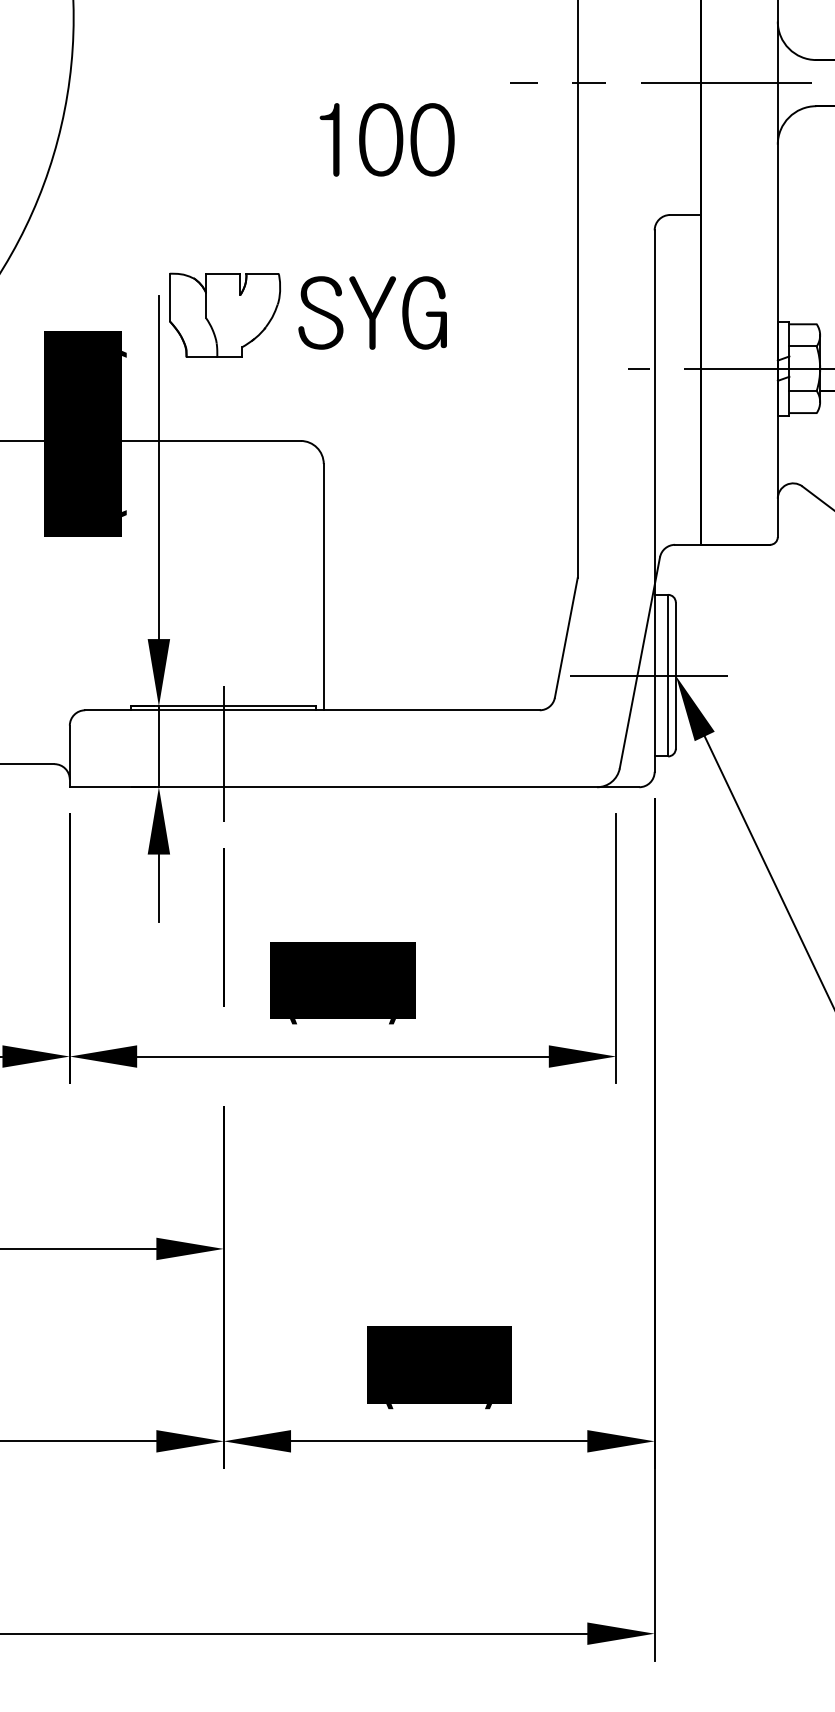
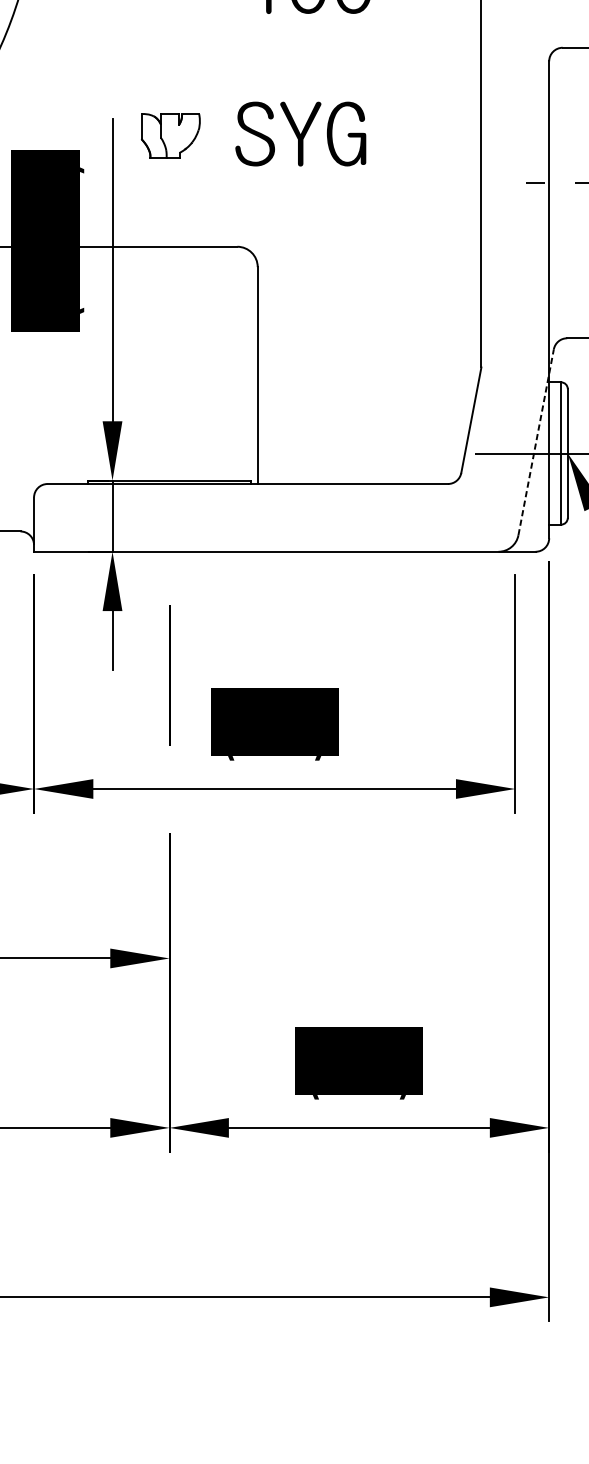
part: (224, 314) -> (170, 135), size x0.6
line: (639, 662) -> (535, 441), solid -> dashed
line: (223, 753) -> (169, 522), removed

